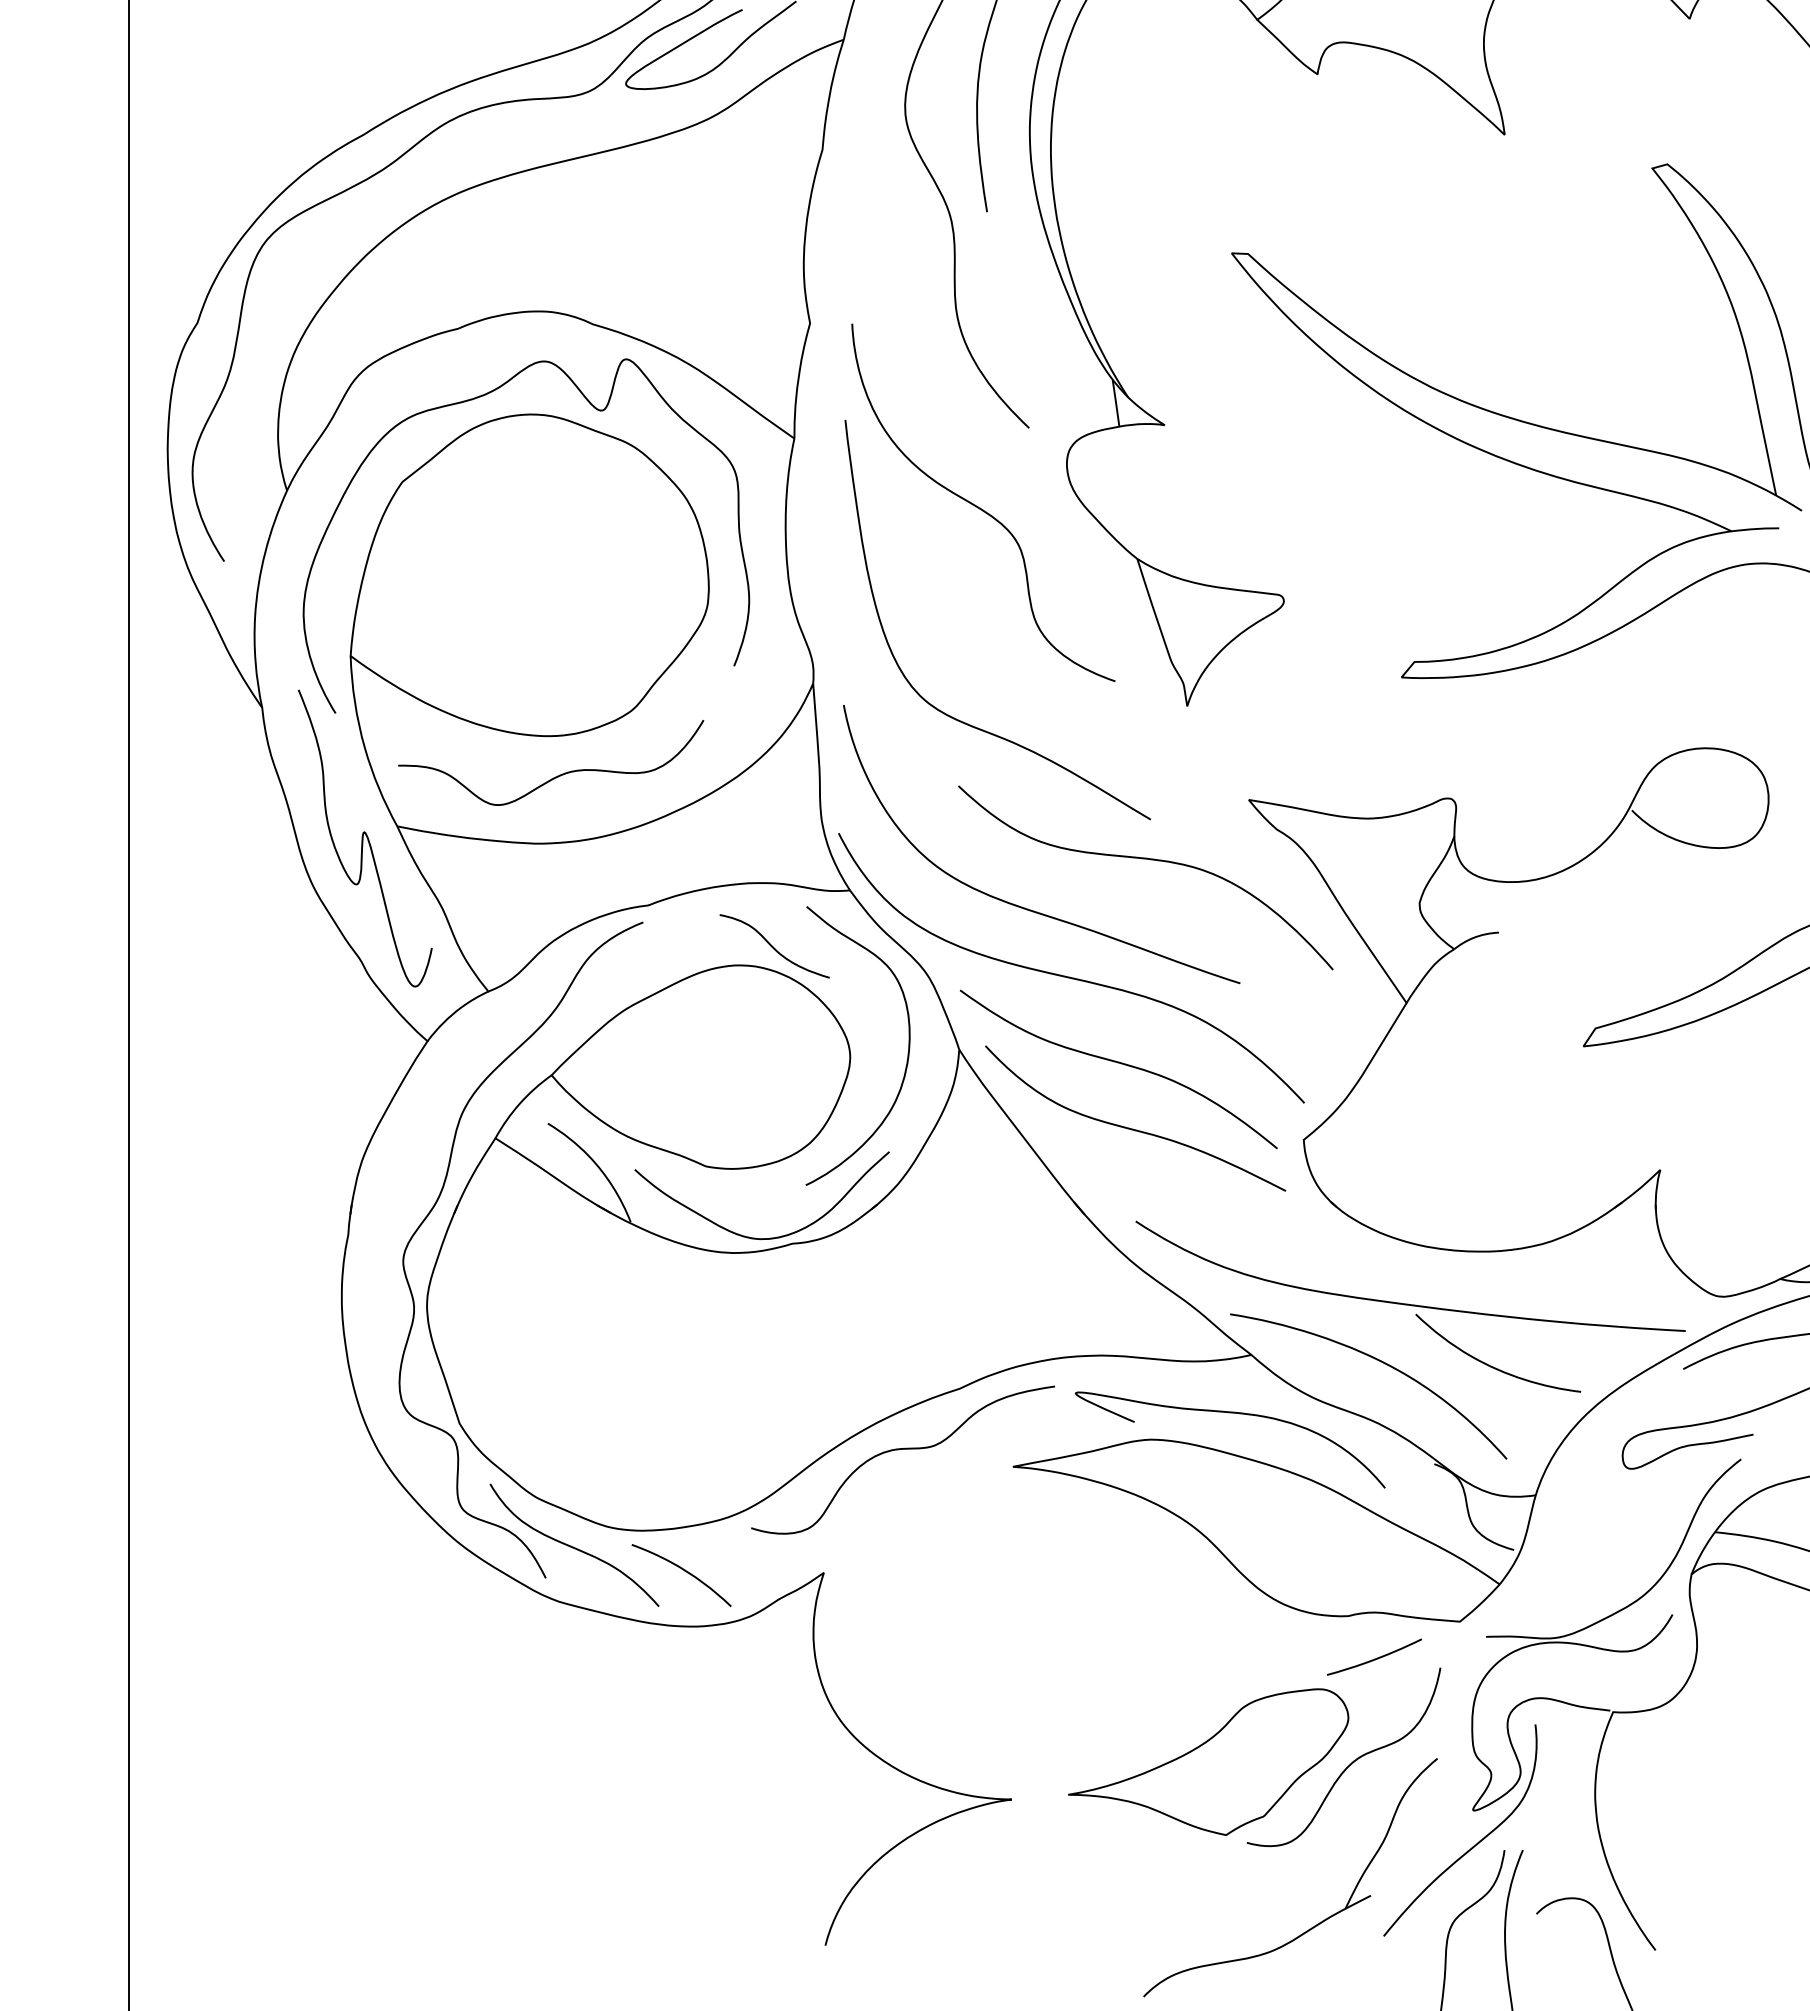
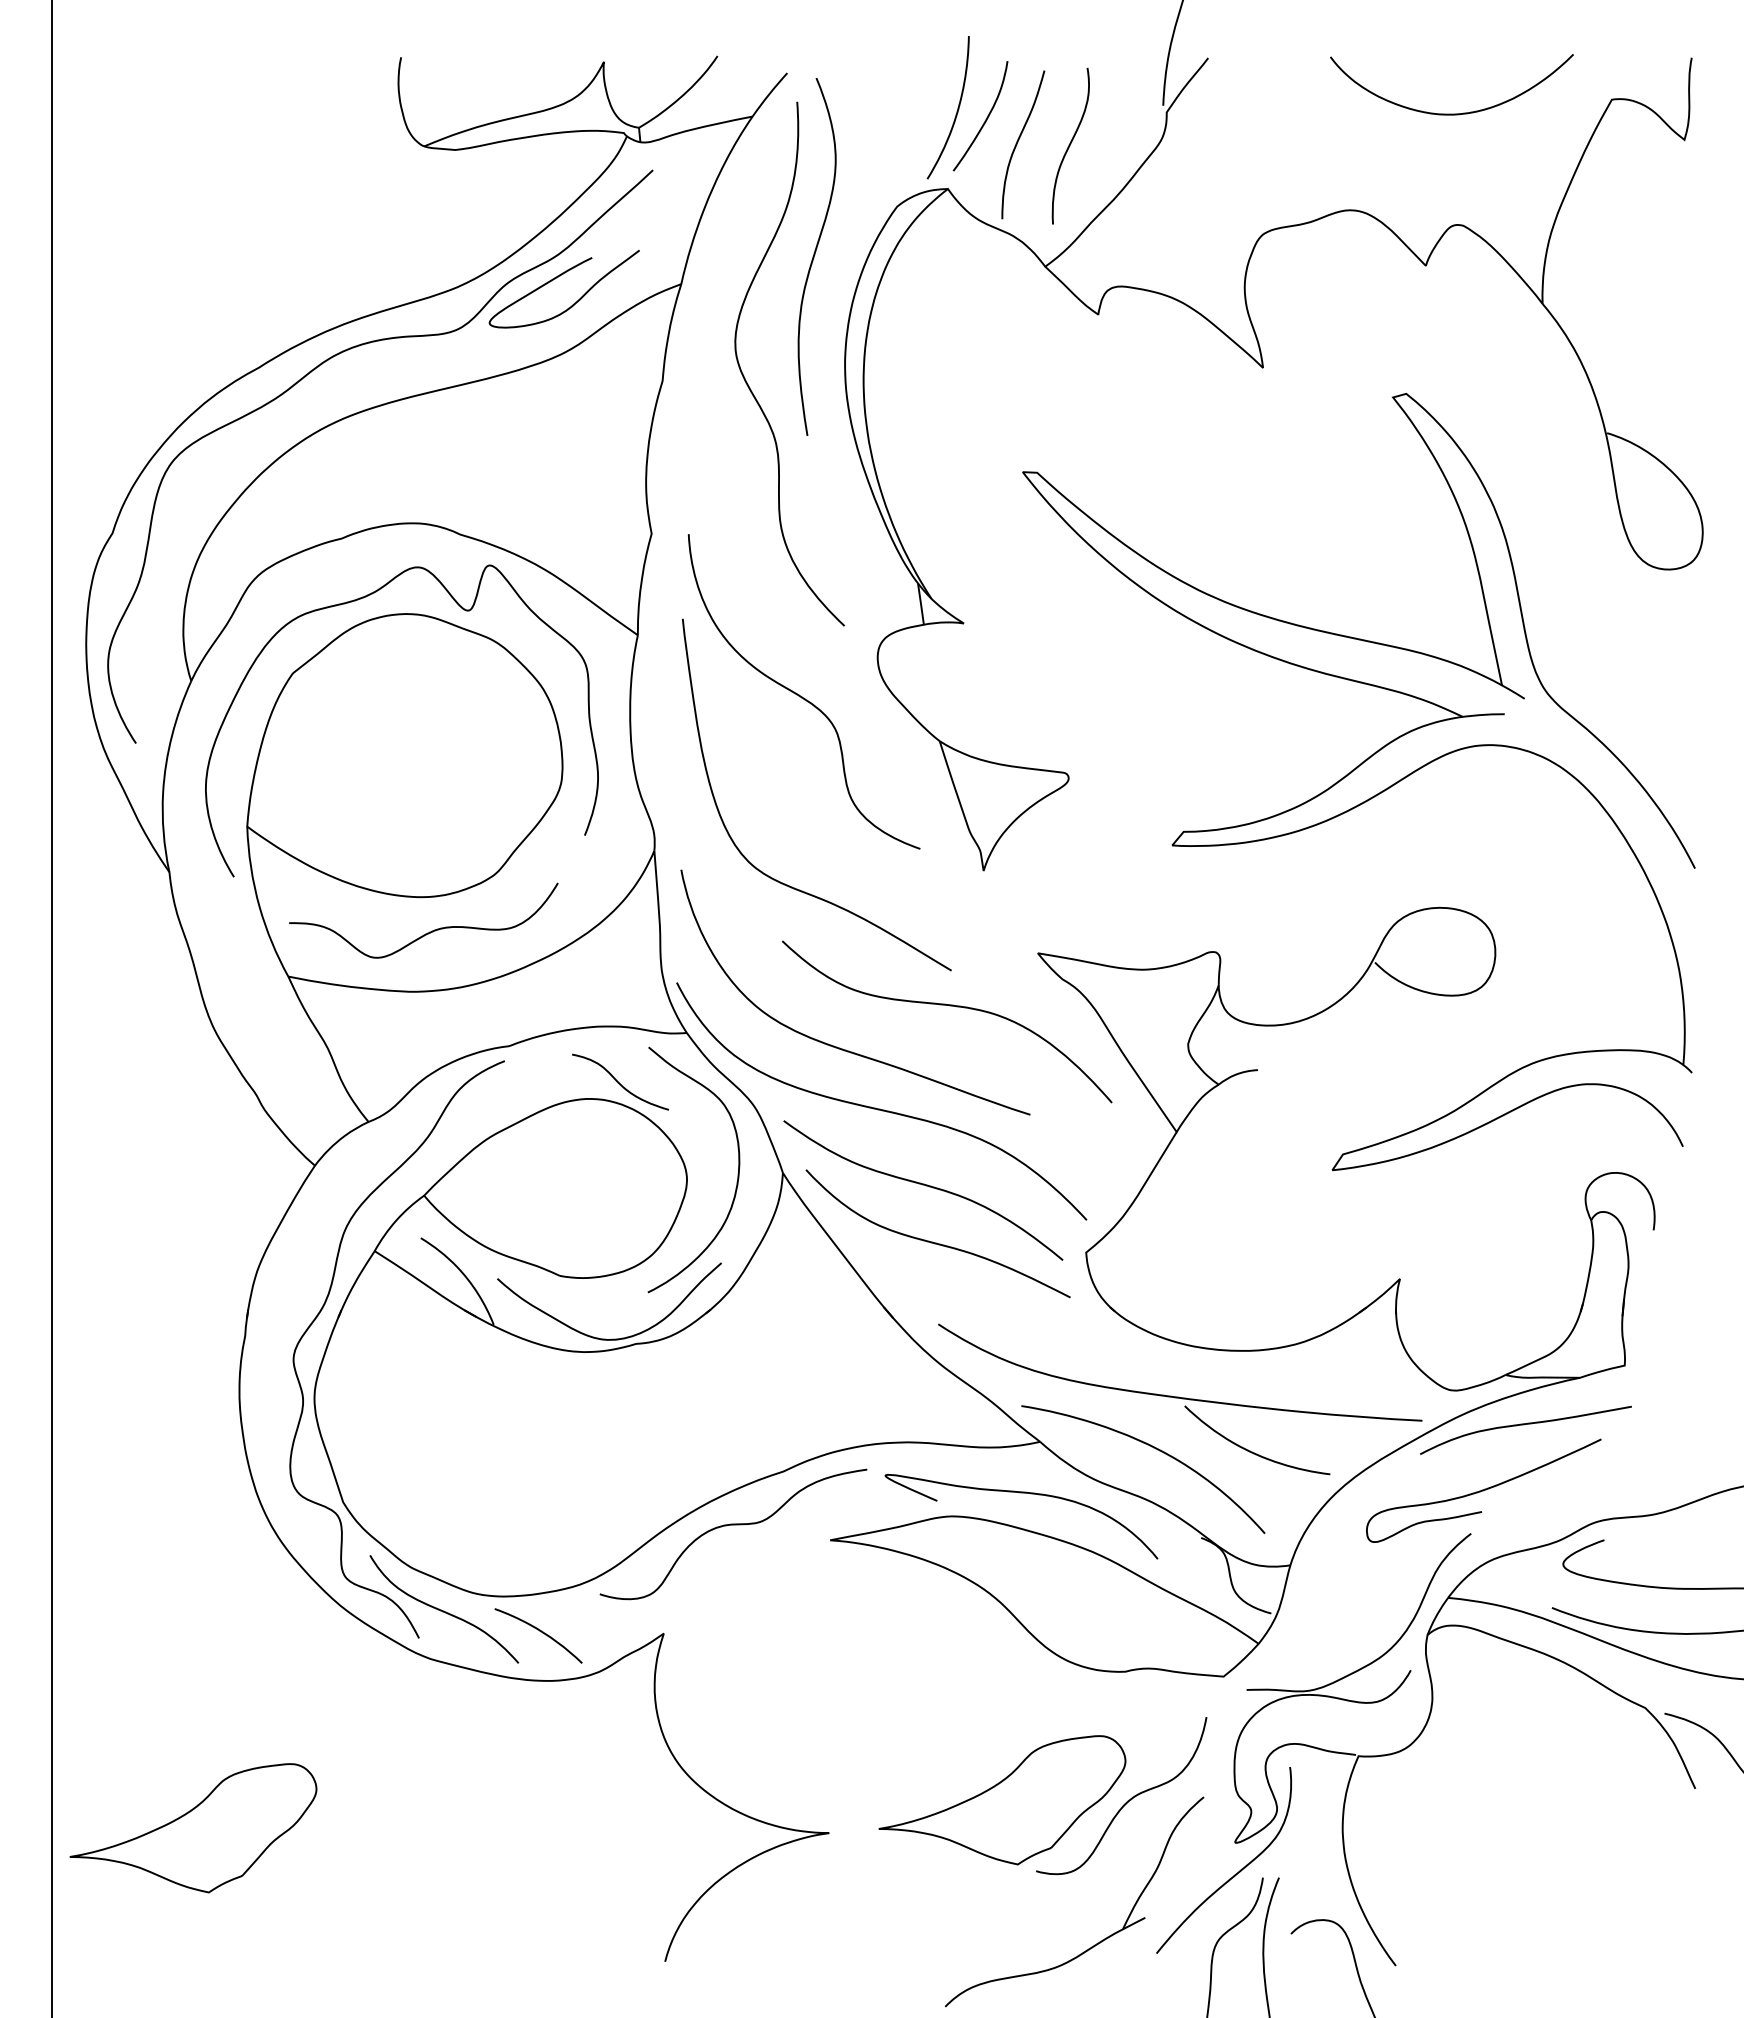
curve: (363, 838) -> (258, 987), removed
curve: (1375, 1657) -> (1149, 1708), removed
part: (289, 1794) -> (193, 1828), added

